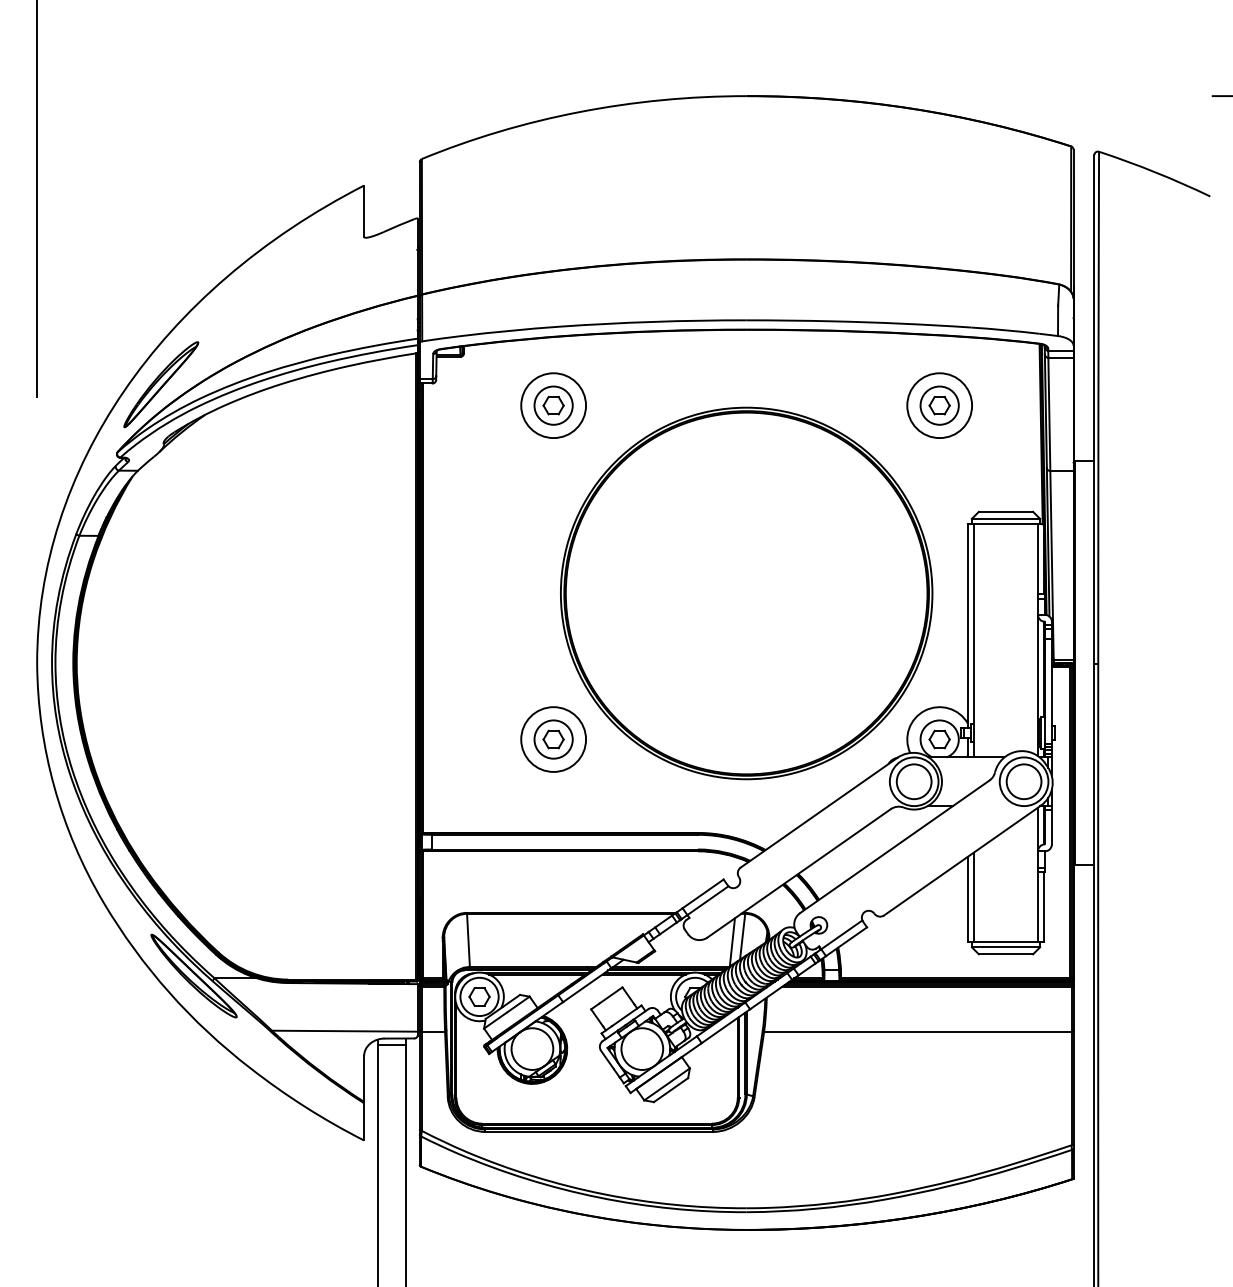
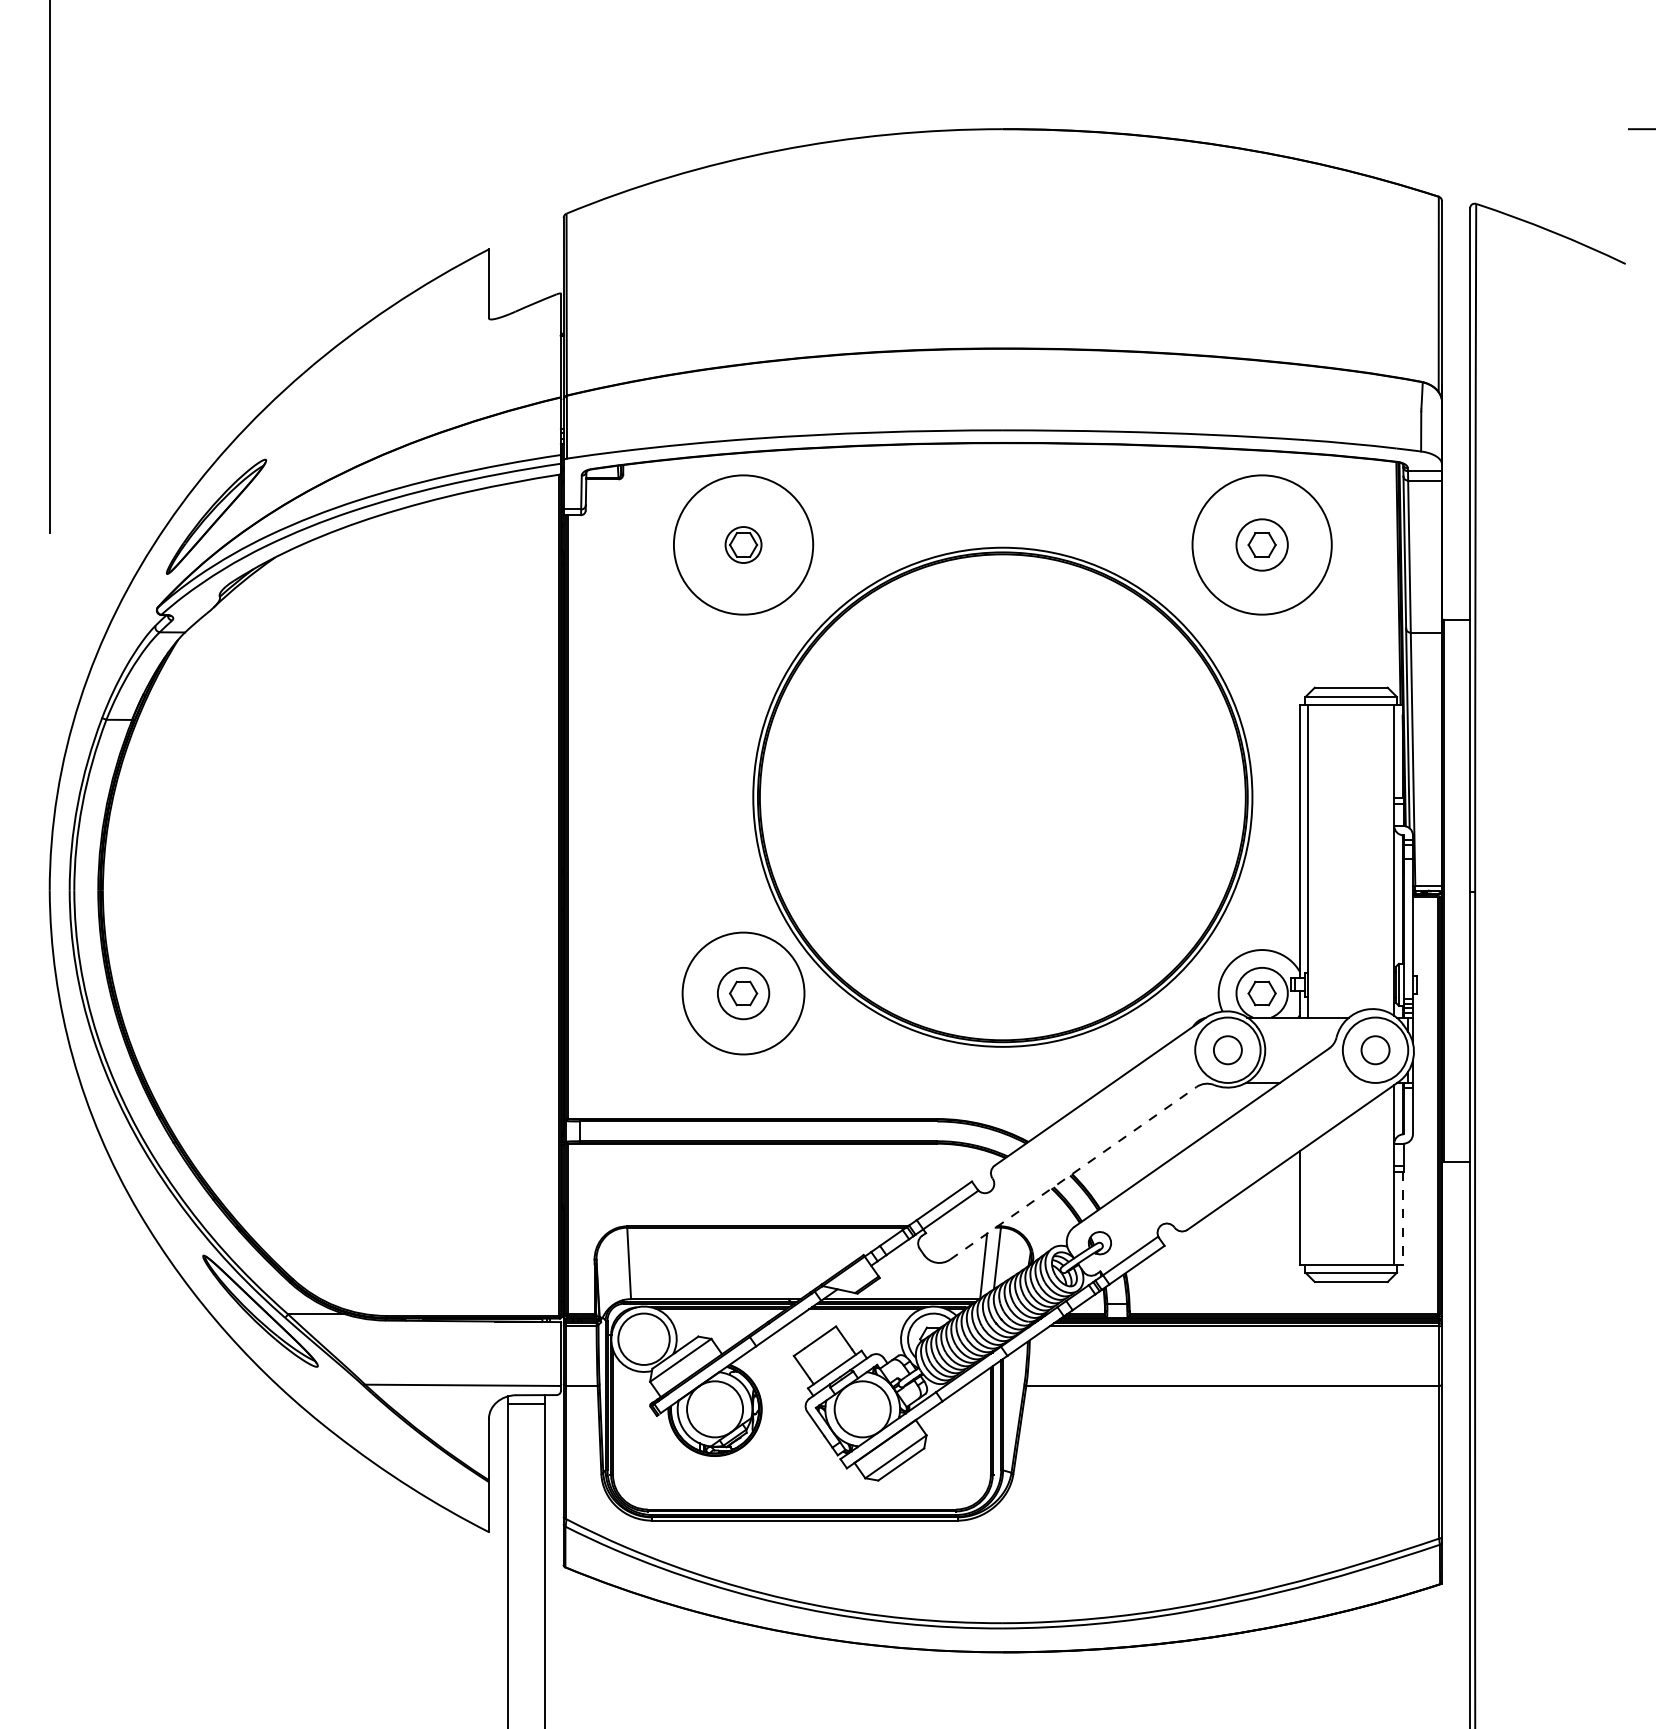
circle: (553, 405) -> (743, 544), size x0.7
circle: (553, 405) -> (743, 544), size x1.6
circle: (939, 405) -> (1261, 544), size x1.6
circle: (553, 739) -> (743, 993), size x1.4
circle: (913, 781) -> (1227, 1049), size x0.6
circle: (1024, 781) -> (1375, 1049), size x0.6
line: (799, 873) -> (1073, 1173), solid -> dashed
line: (974, 897) -> (1308, 1205), removed
line: (1044, 907) -> (1402, 1218), solid -> dashed
part: (479, 996) -> (643, 1338), removed

